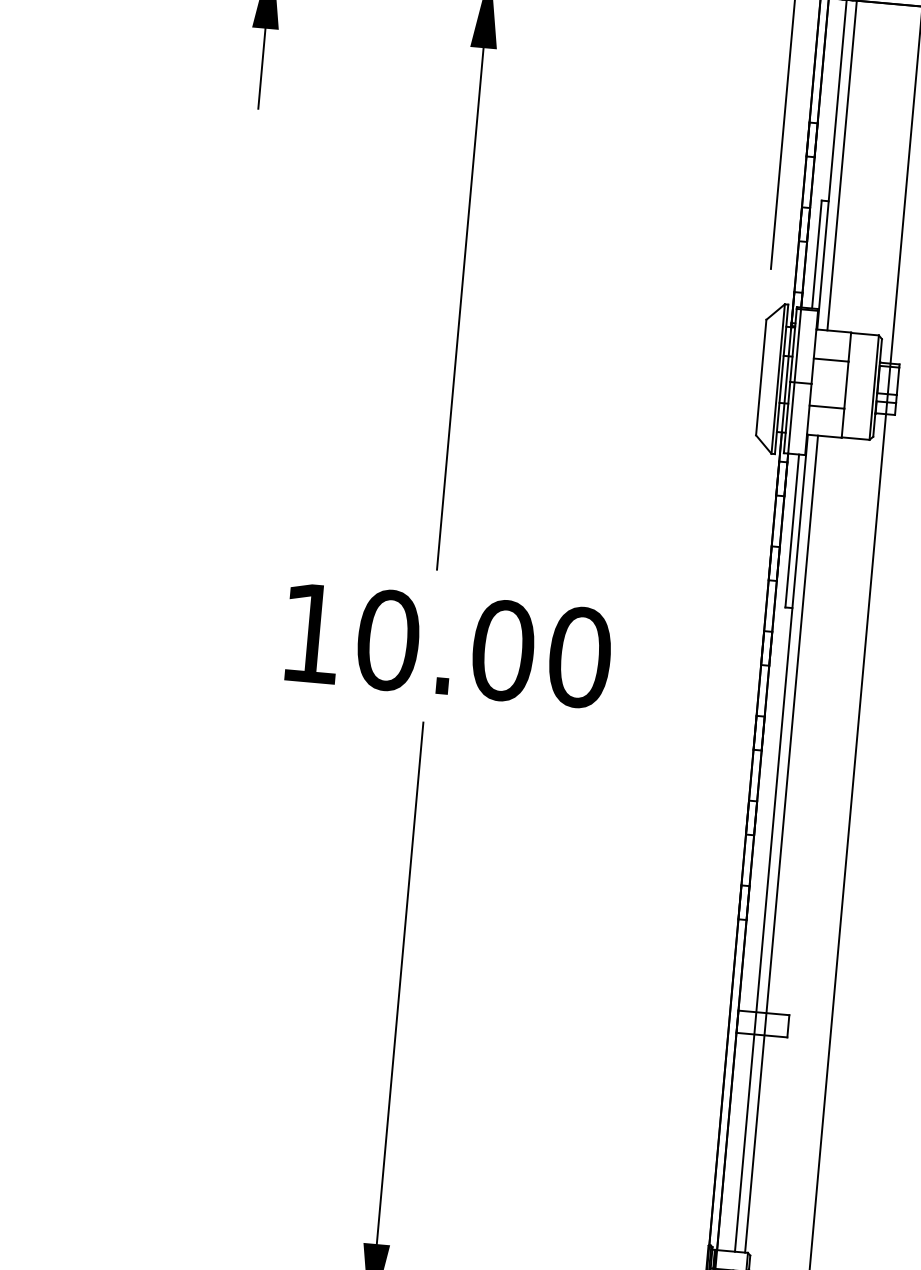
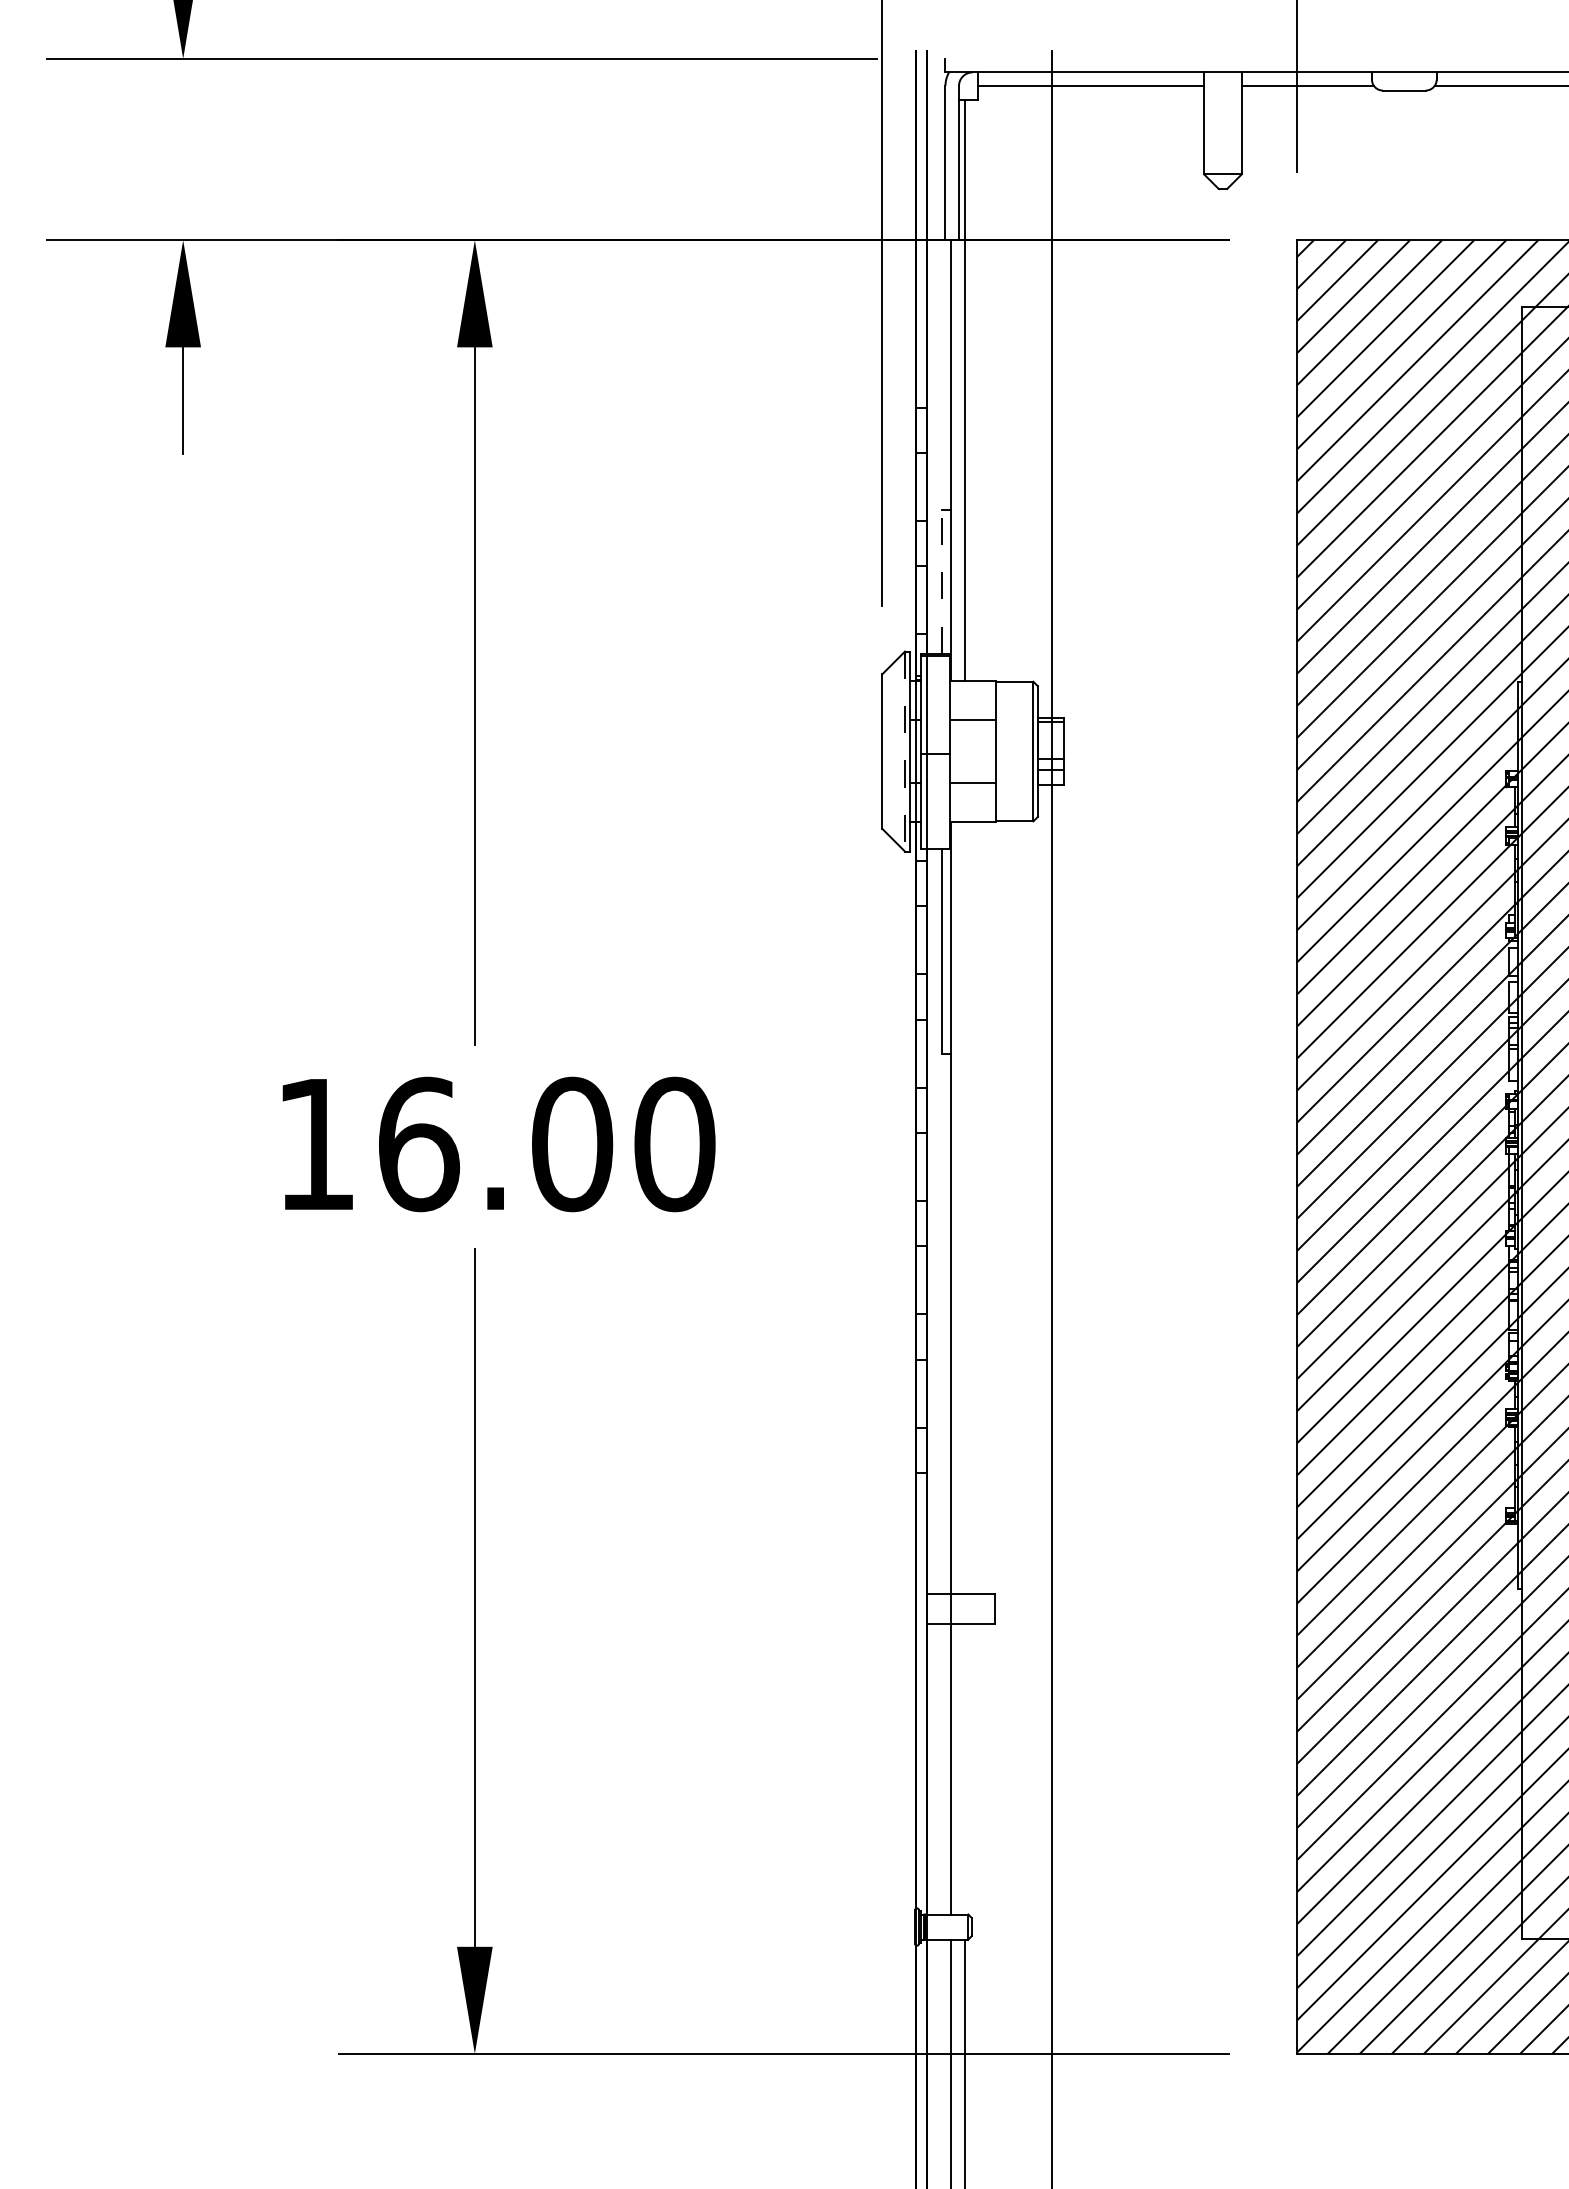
line: (816, 254) -> (941, 581), solid -> dashed
line: (777, 378) -> (904, 751), solid -> dashed
text: (388, 640) -> (418, 1144), 10.00 -> 16.00
line: (781, 843) -> (964, 1367), removed

